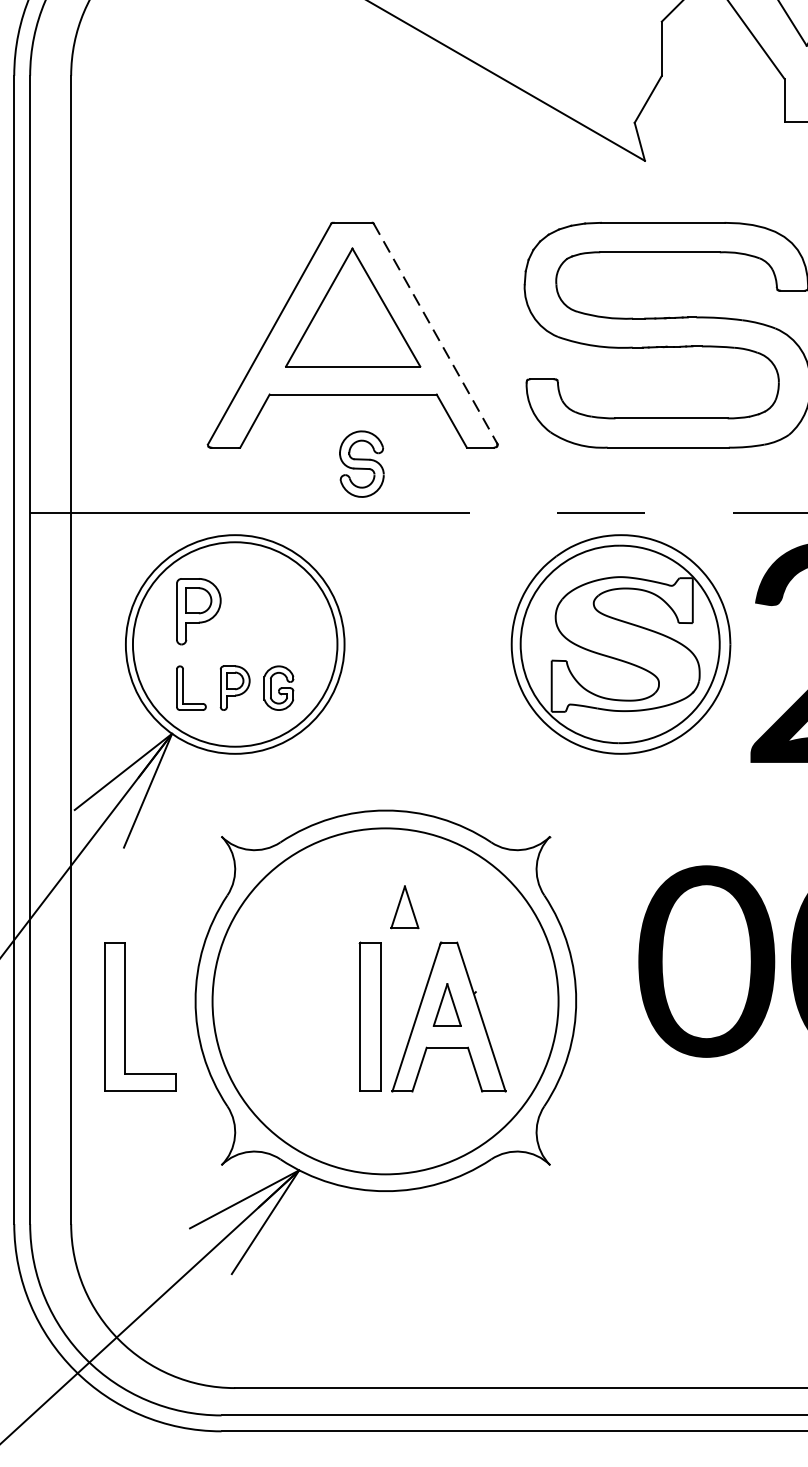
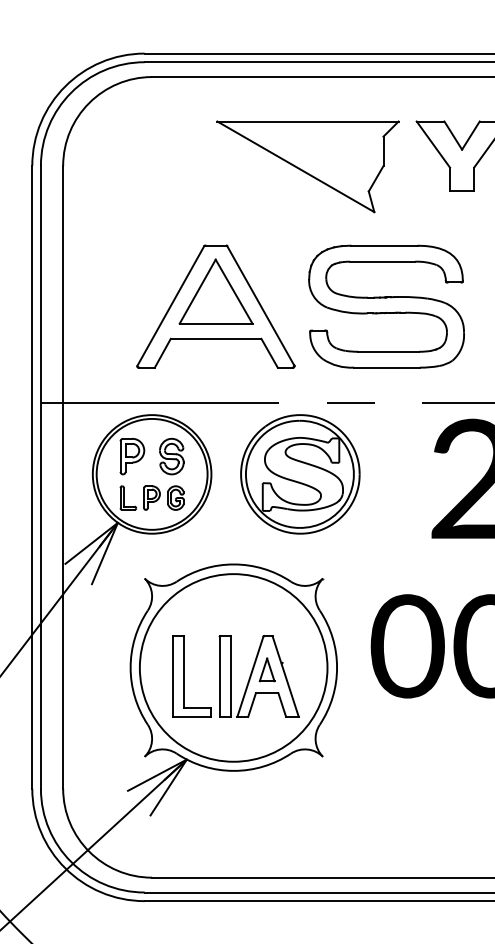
line: (435, 334) -> (260, 306), dashed -> solid
part: (361, 463) -> (171, 456), moved
part: (621, 644) -> (300, 474), moved
part: (403, 906) -> (243, 616), removed
part: (127, 1017) -> (184, 676), moved

